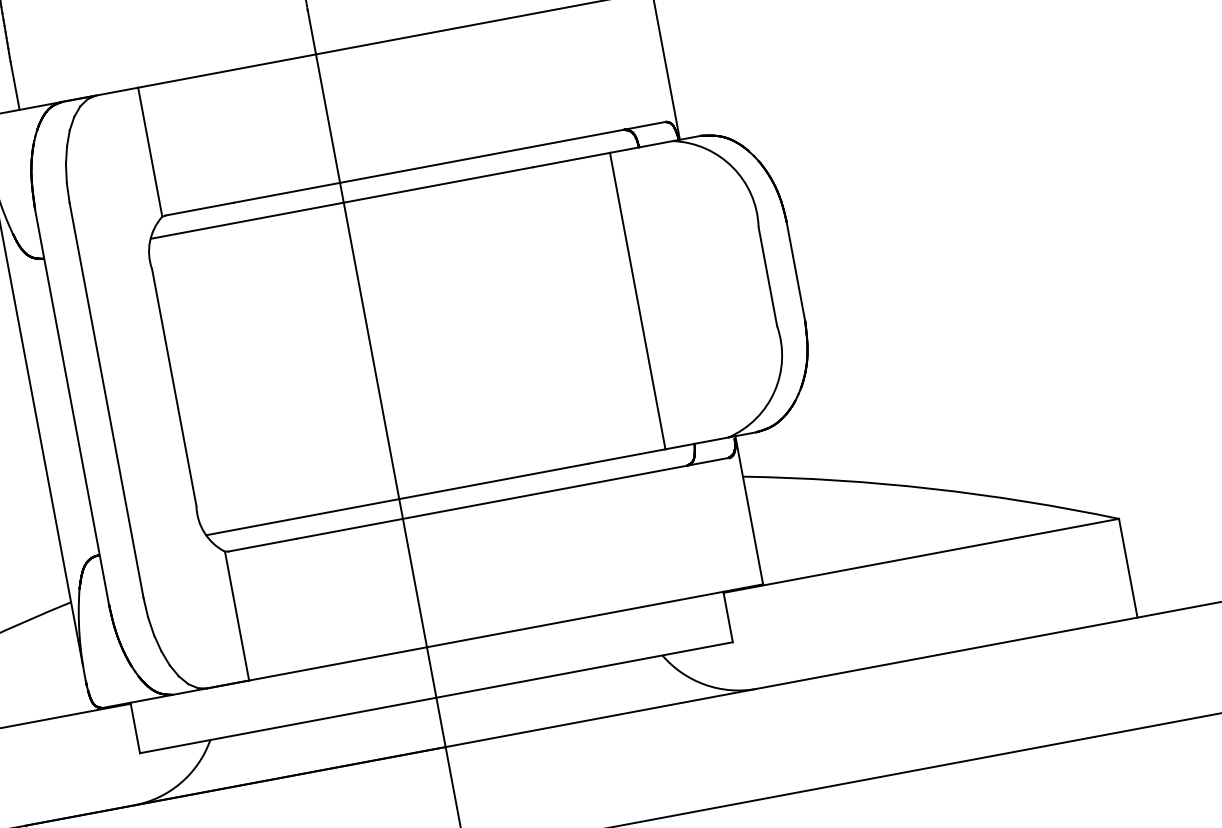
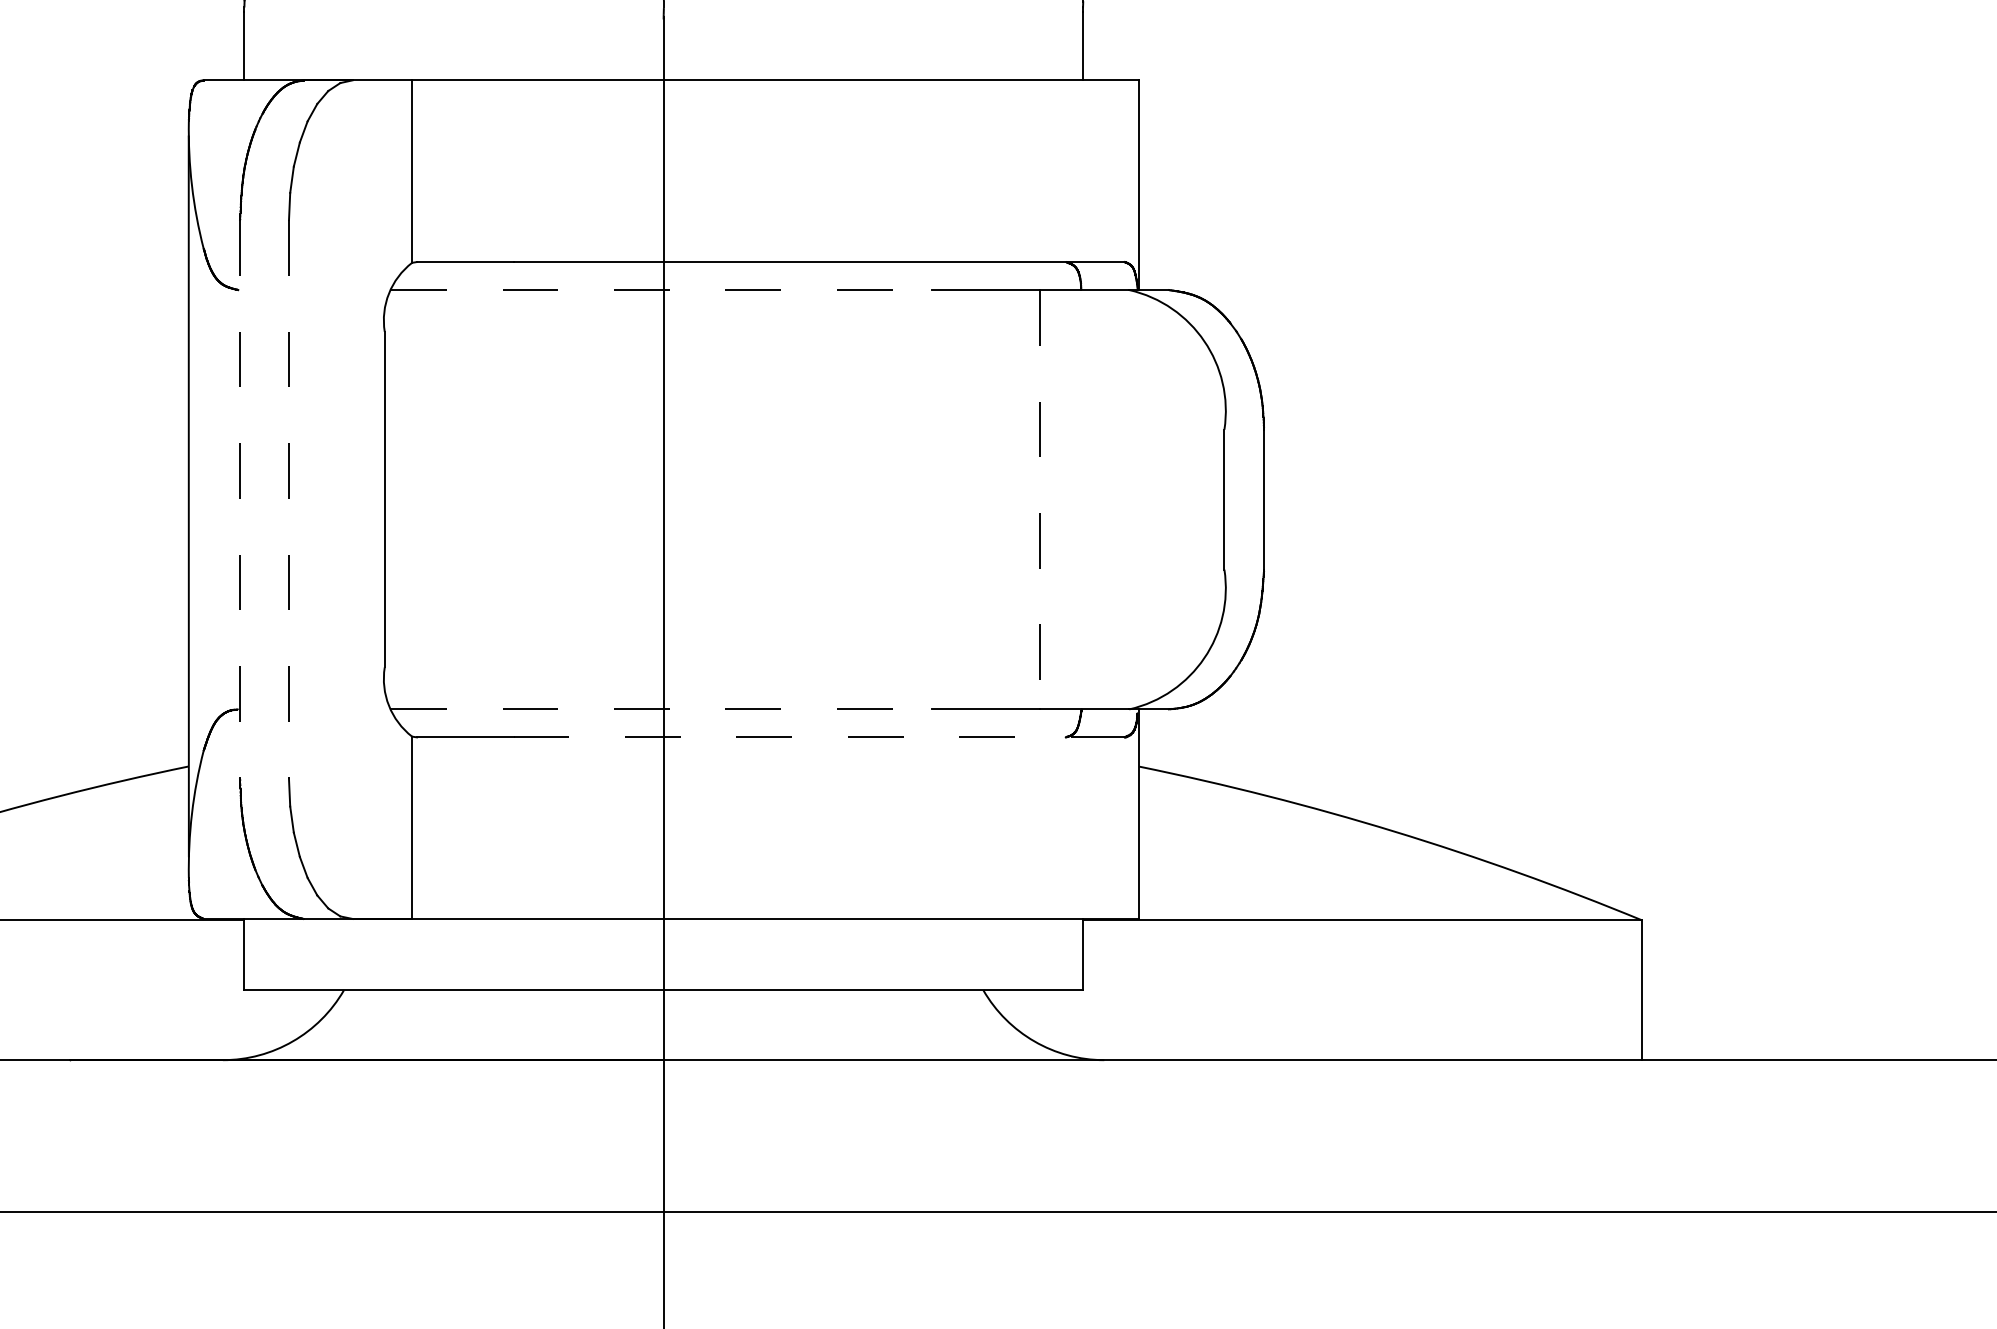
line: (342, 203) -> (661, 290), solid -> dashed
line: (637, 300) -> (1040, 499), solid -> dashed
line: (106, 400) -> (289, 499), solid -> dashed
line: (72, 406) -> (240, 499), solid -> dashed
line: (513, 498) -> (819, 737), solid -> dashed
line: (397, 499) -> (661, 709), solid -> dashed

